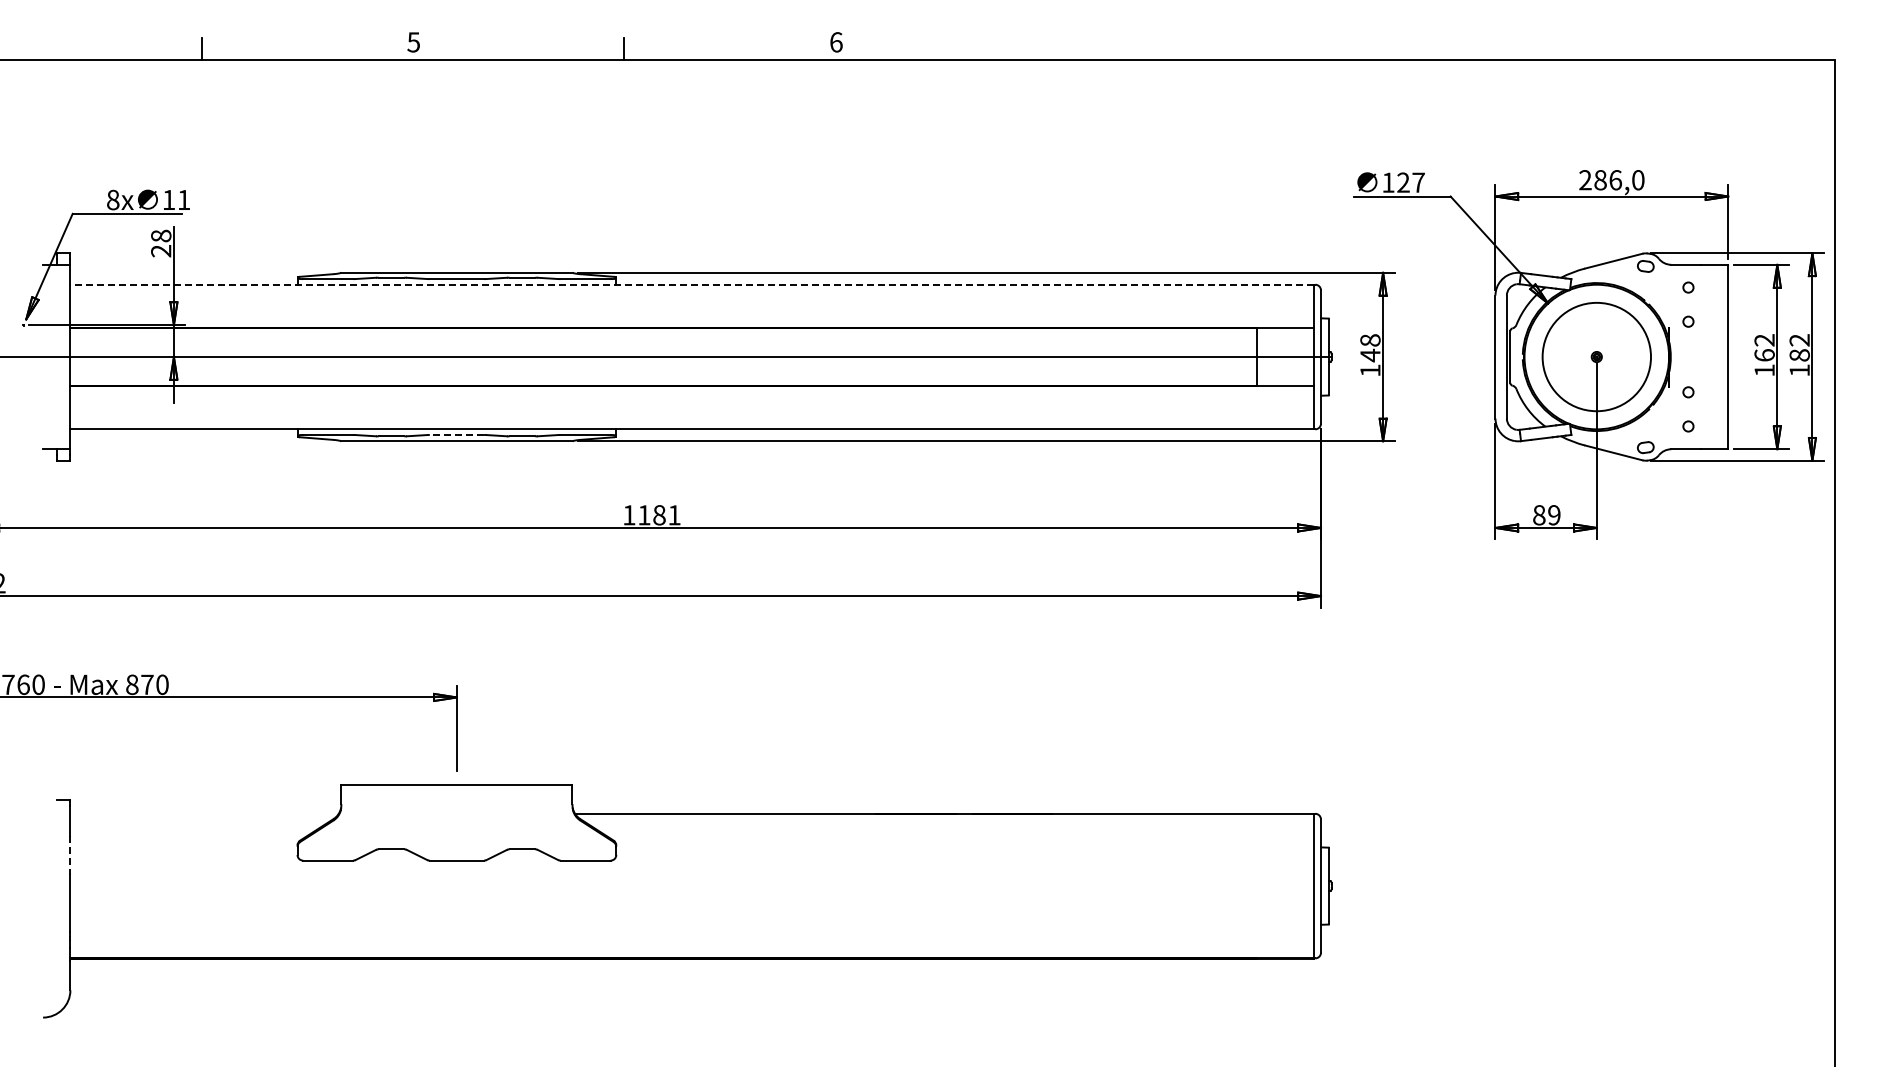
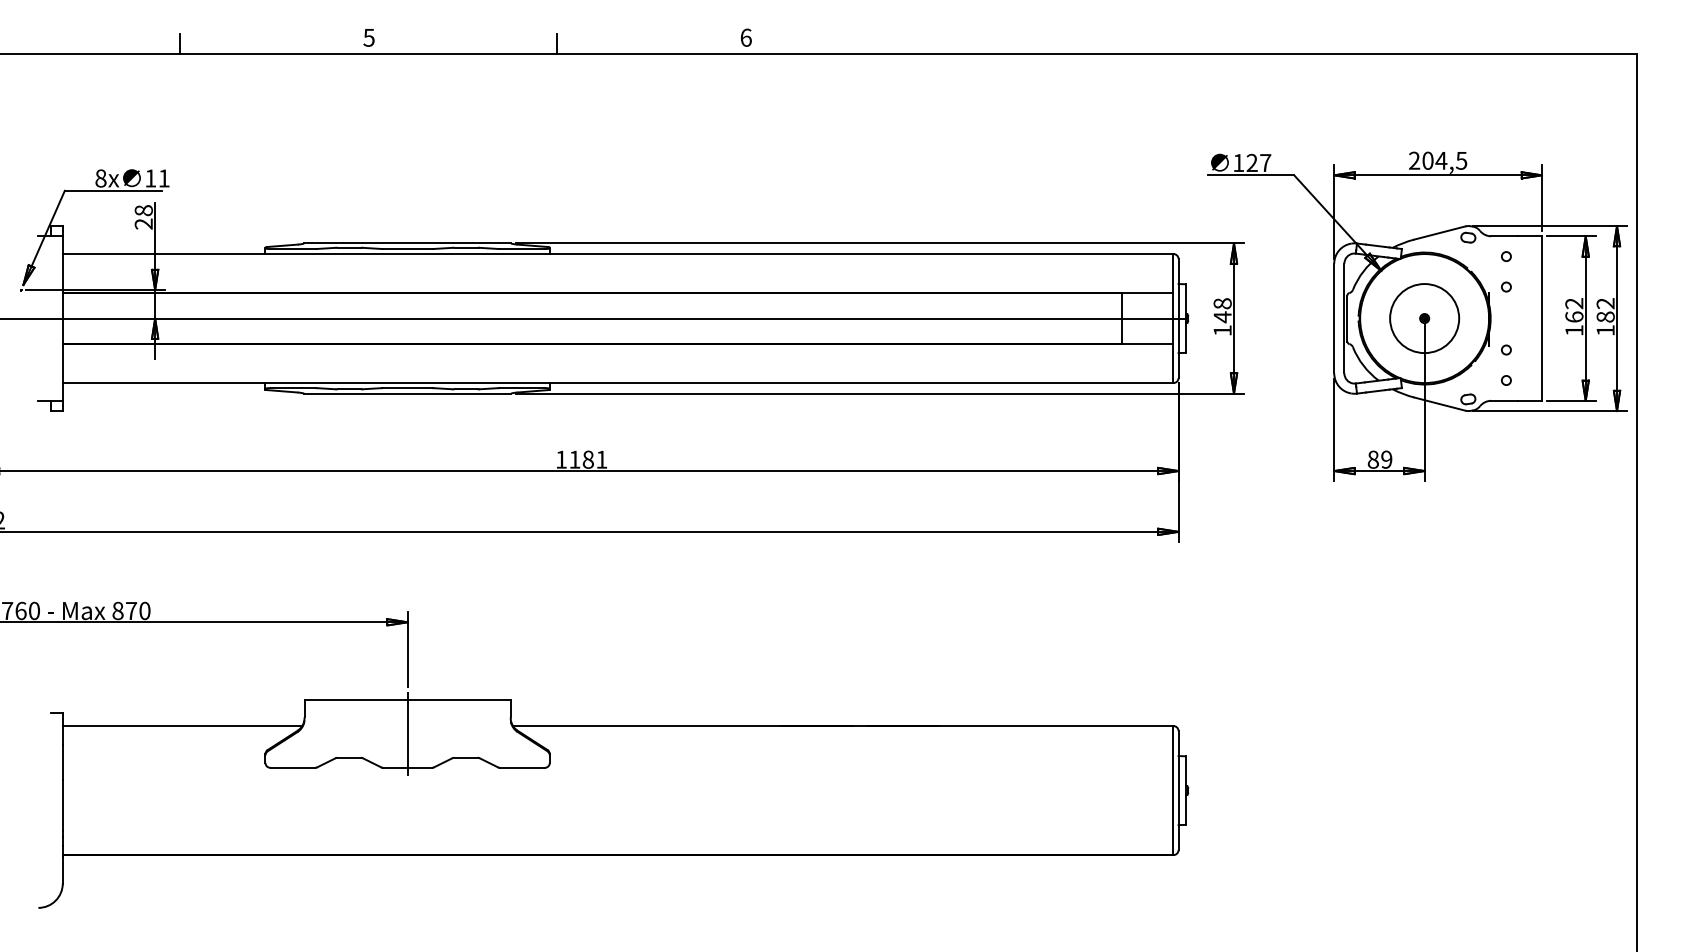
text: (1619, 180) -> (1444, 161), 286,0 -> 204,5
line: (692, 284) -> (617, 253), dashed -> solid
circle: (1596, 356) -> (1424, 318), size x0.71
line: (456, 434) -> (407, 387), dashed -> solid
line: (204, 813) -> (182, 725), added
line: (456, 822) -> (407, 733), added
line: (70, 855) -> (62, 763), dashed -> solid

